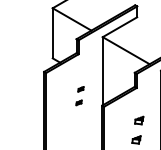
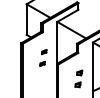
part: (80, 95) -> (43, 57), size x1.43

